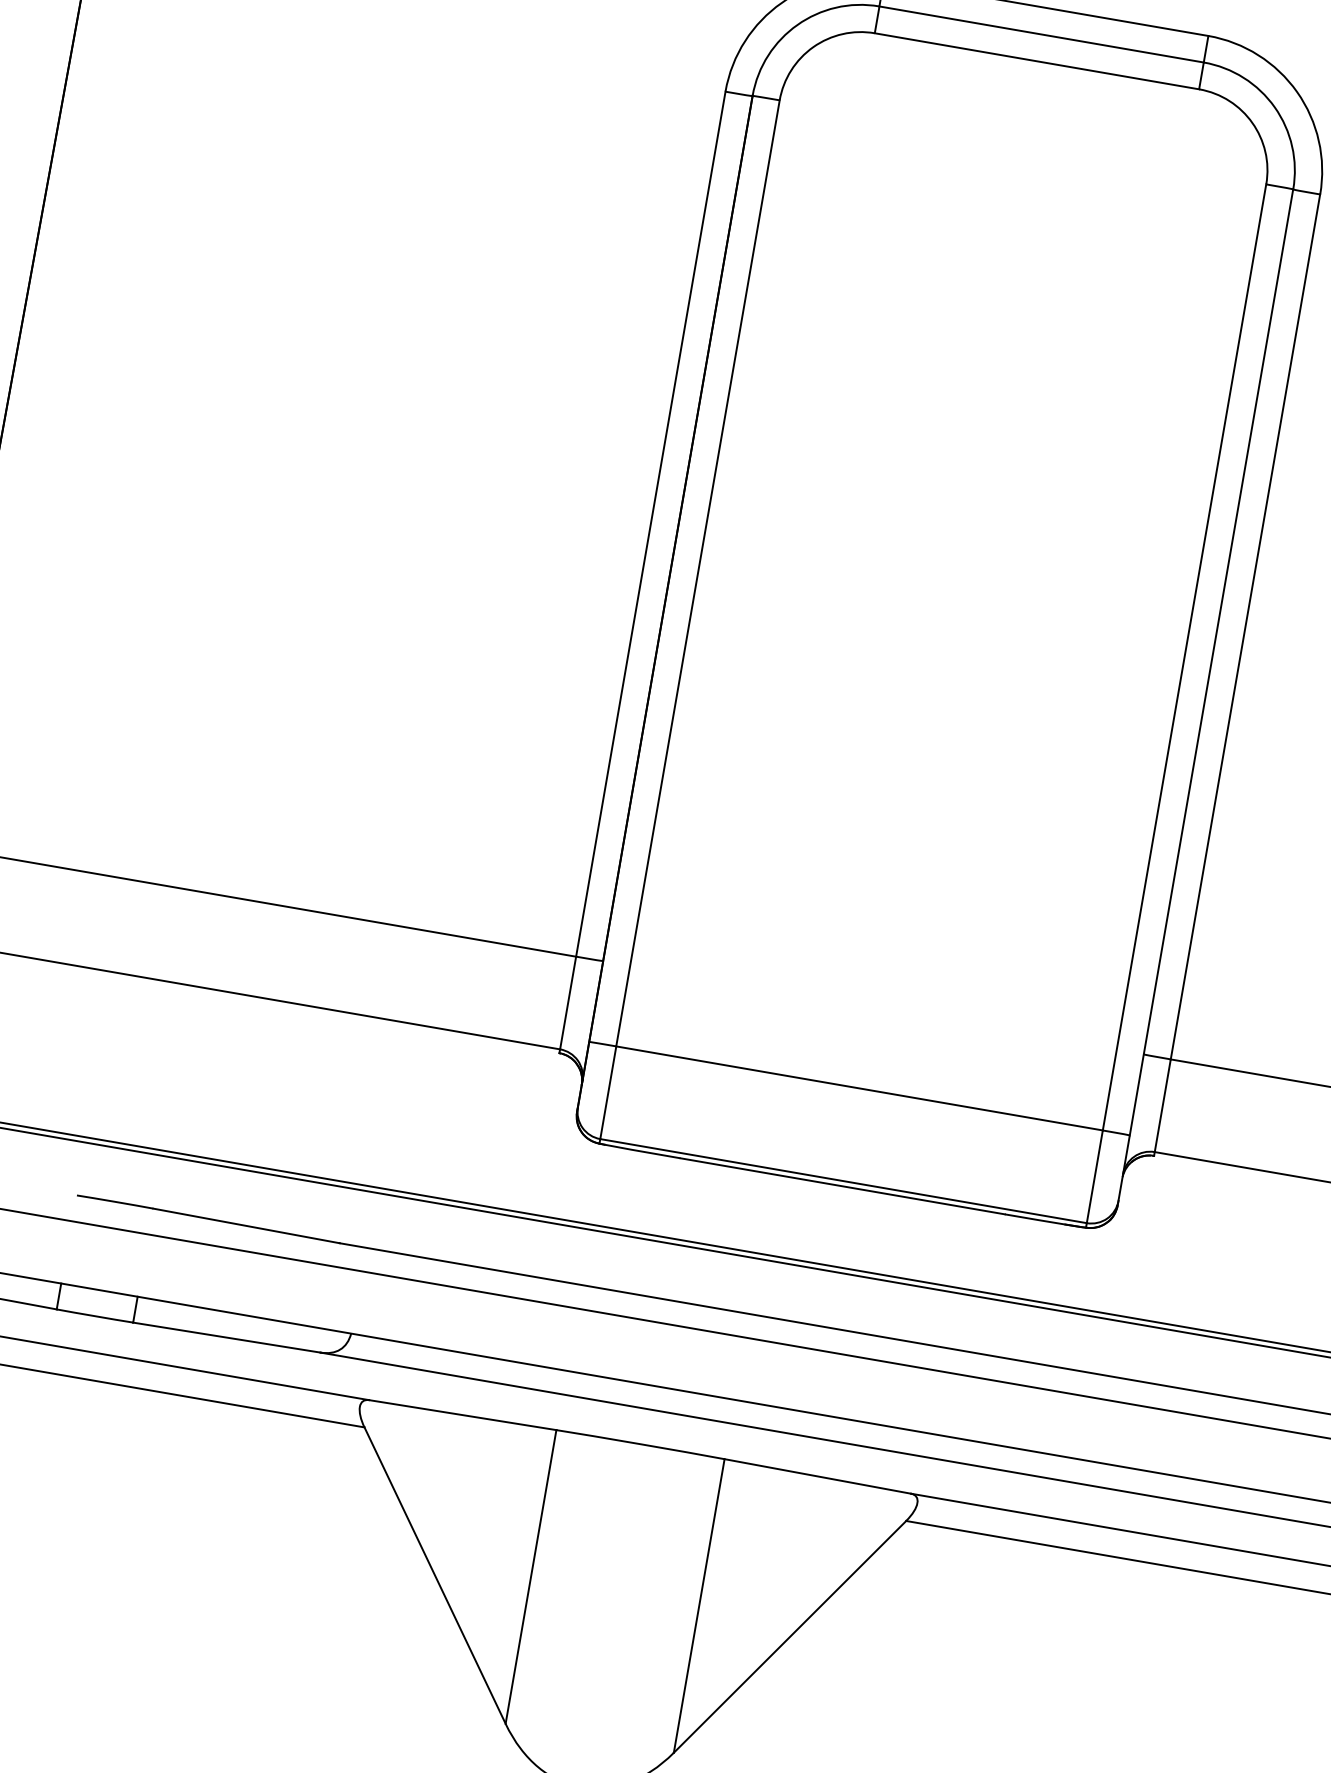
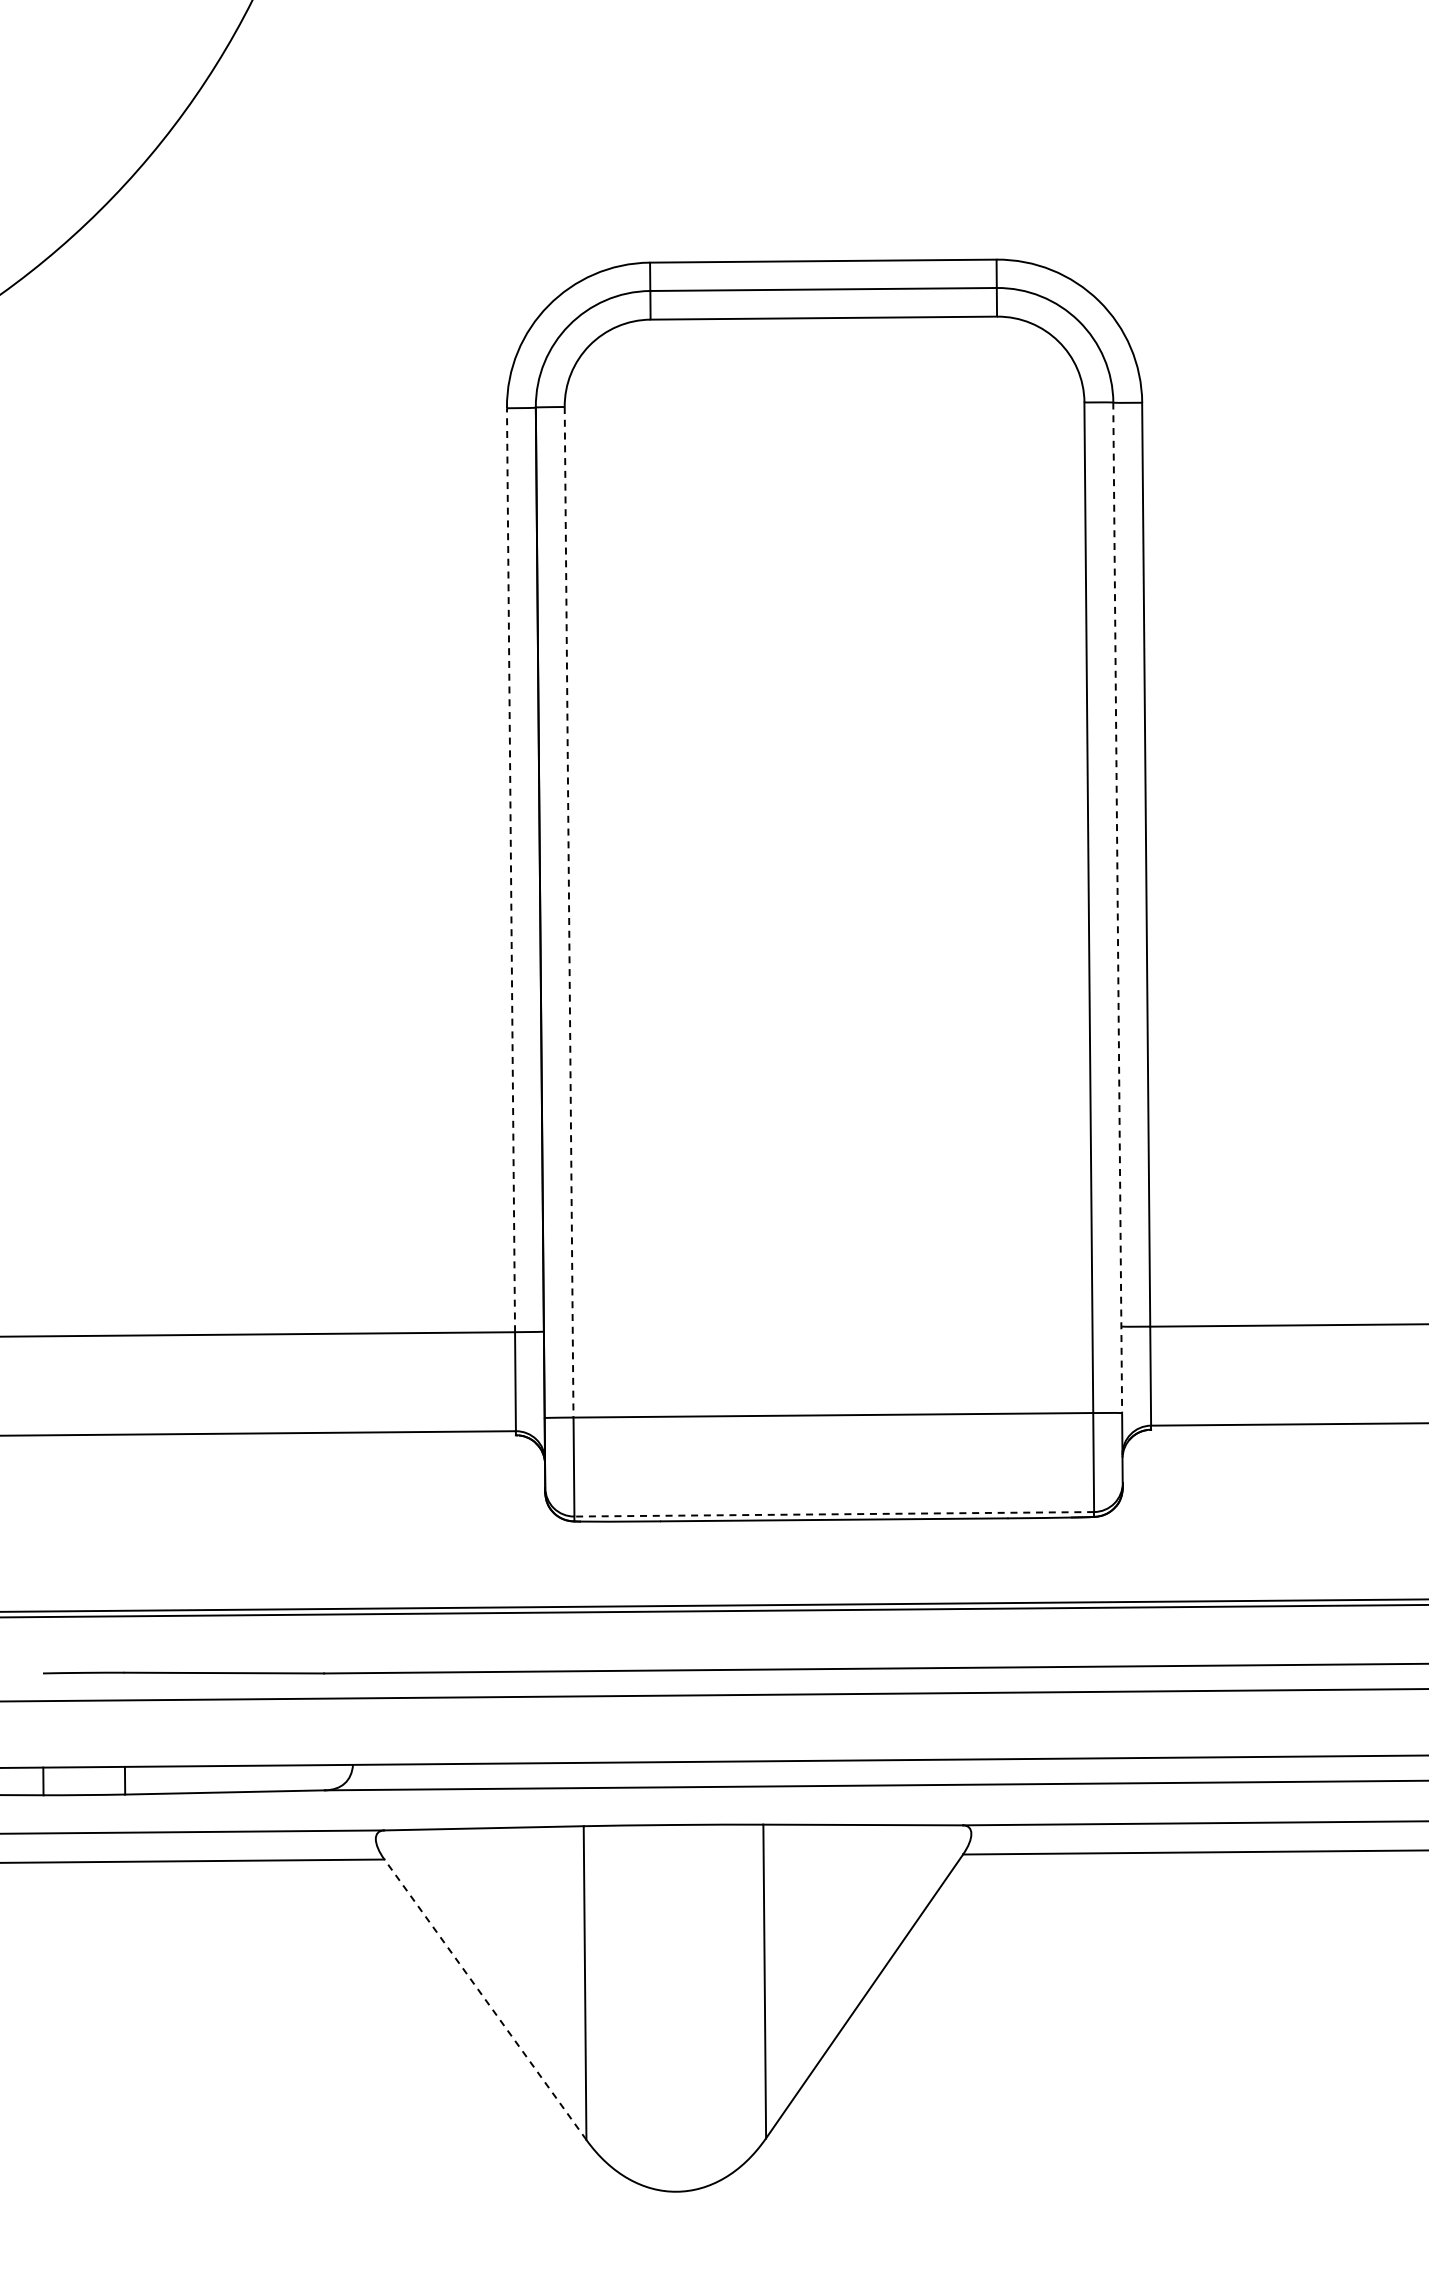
line: (651, 524) -> (511, 870), solid -> dashed
line: (698, 573) -> (569, 912), solid -> dashed
line: (1211, 662) -> (1117, 908), solid -> dashed
line: (843, 1181) -> (834, 1514), solid -> dashed
line: (435, 1575) -> (485, 1999), solid -> dashed

